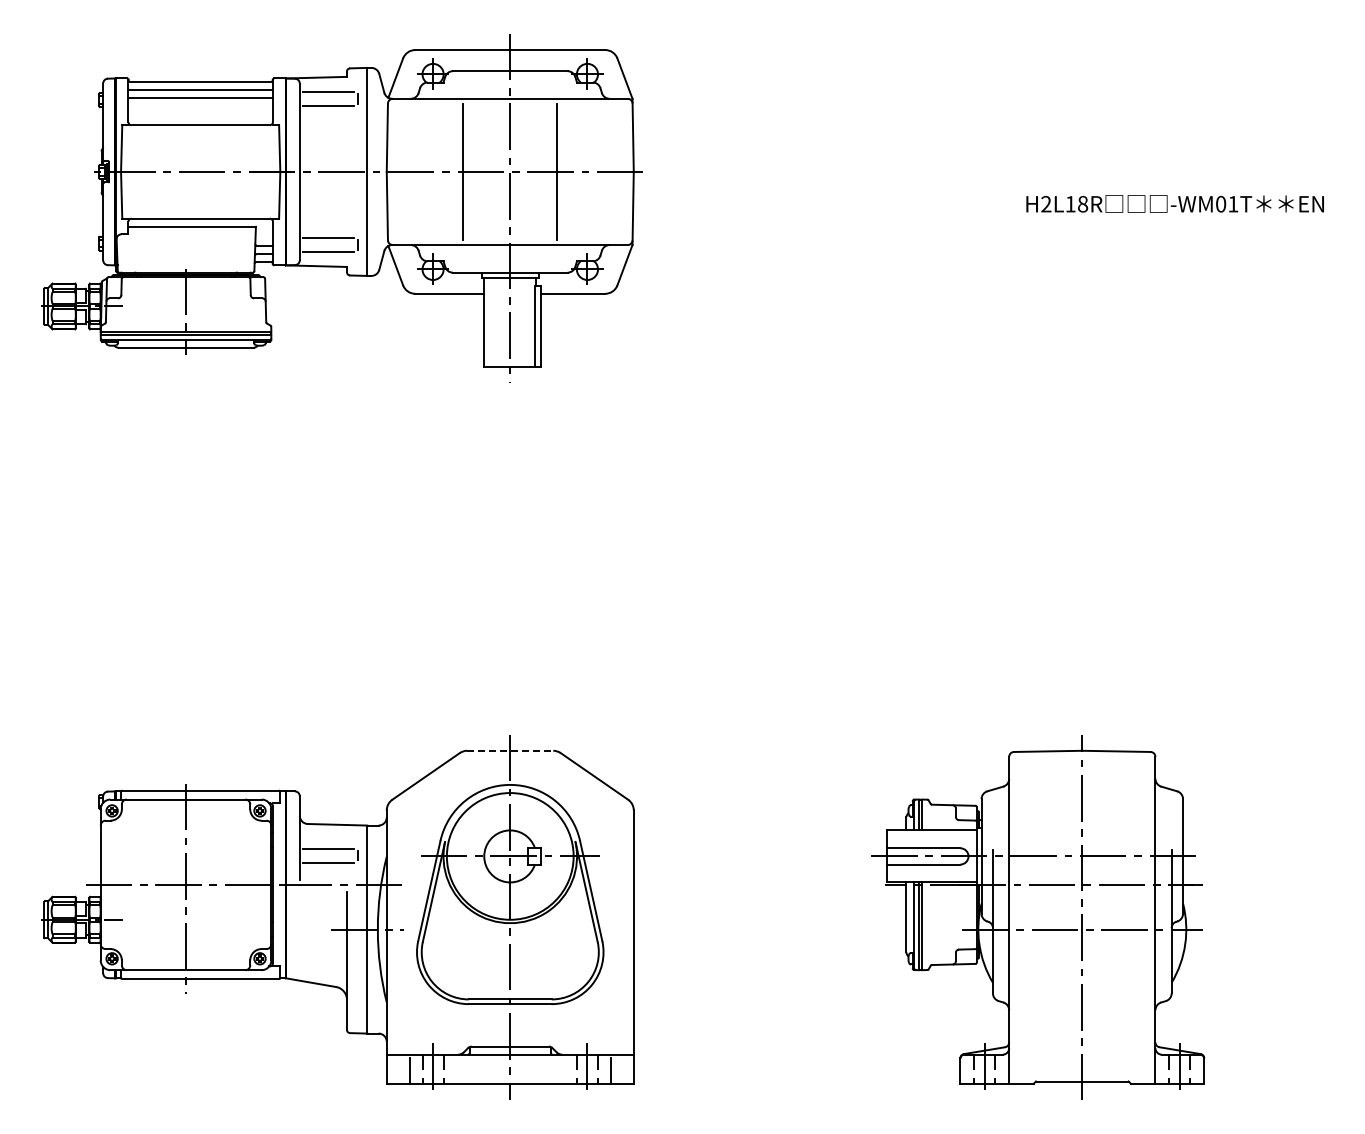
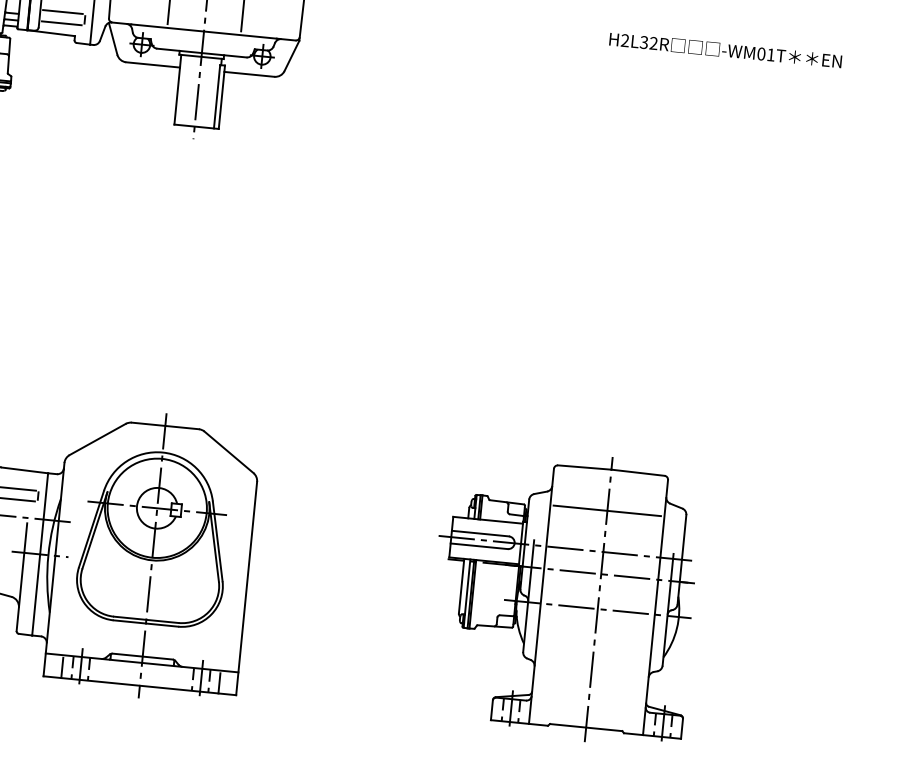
text: (1076, 203) -> (648, 42), H2L18R -> H2L32R
line: (510, 750) -> (165, 425), dashed -> solid
line: (1081, 803) -> (606, 510), added

